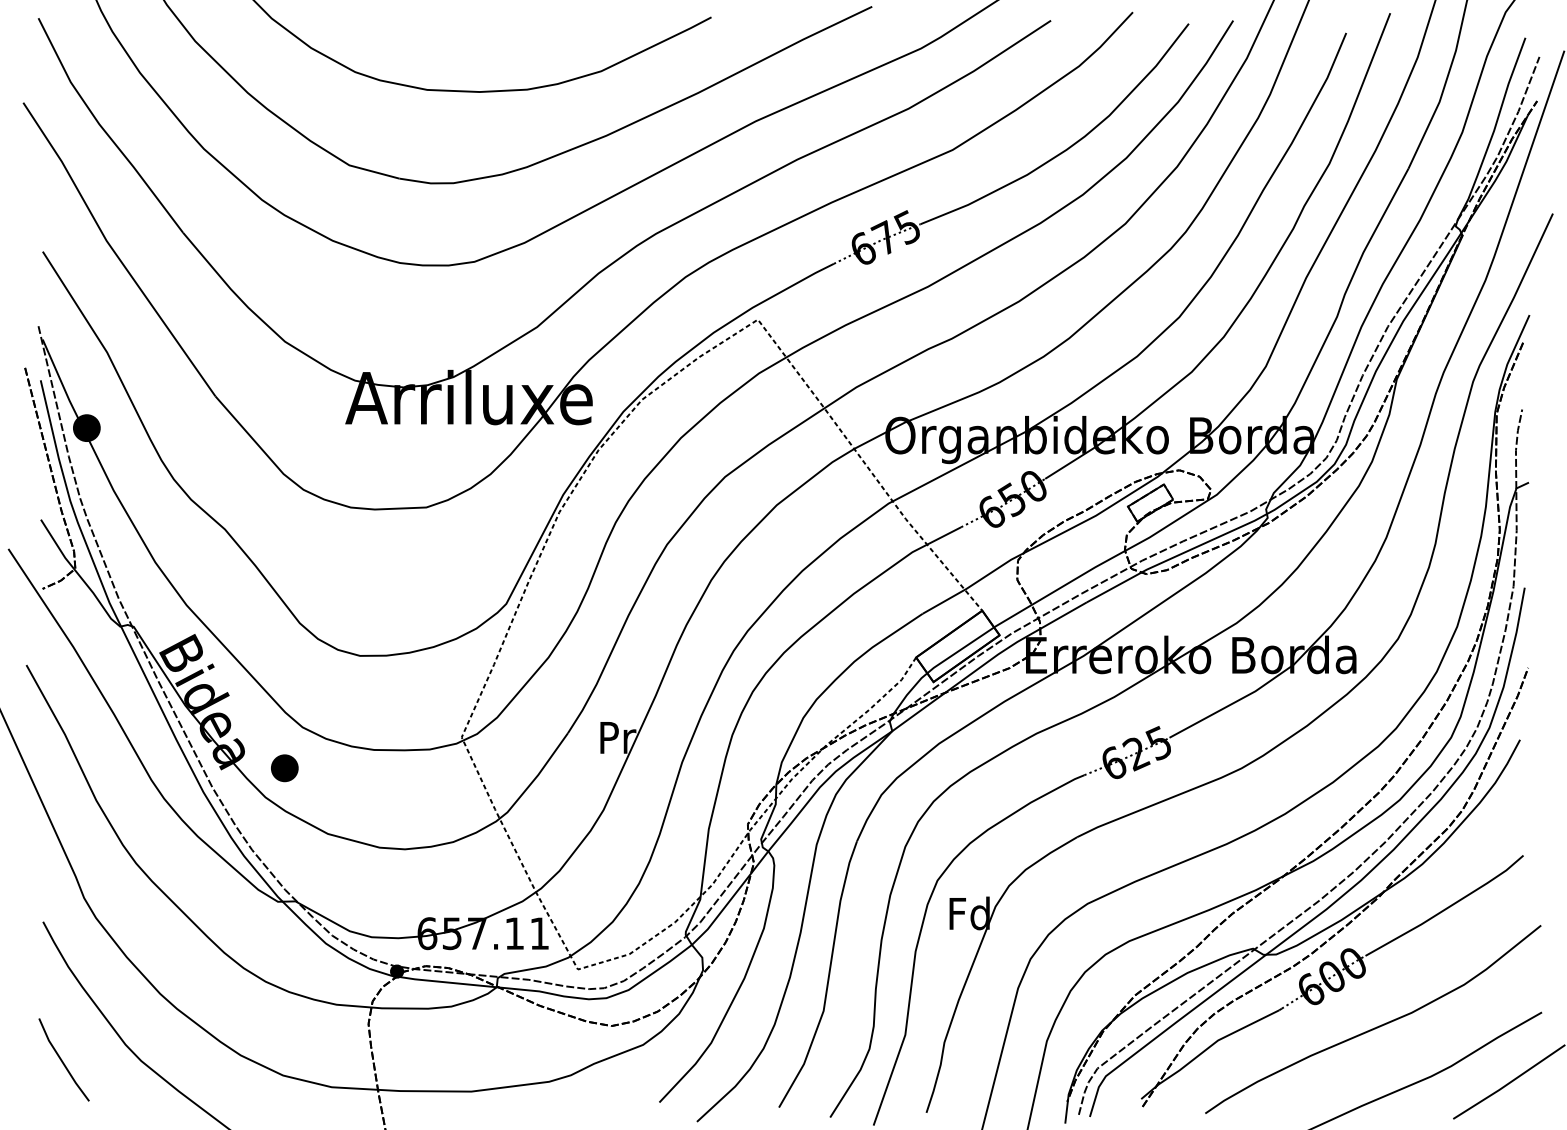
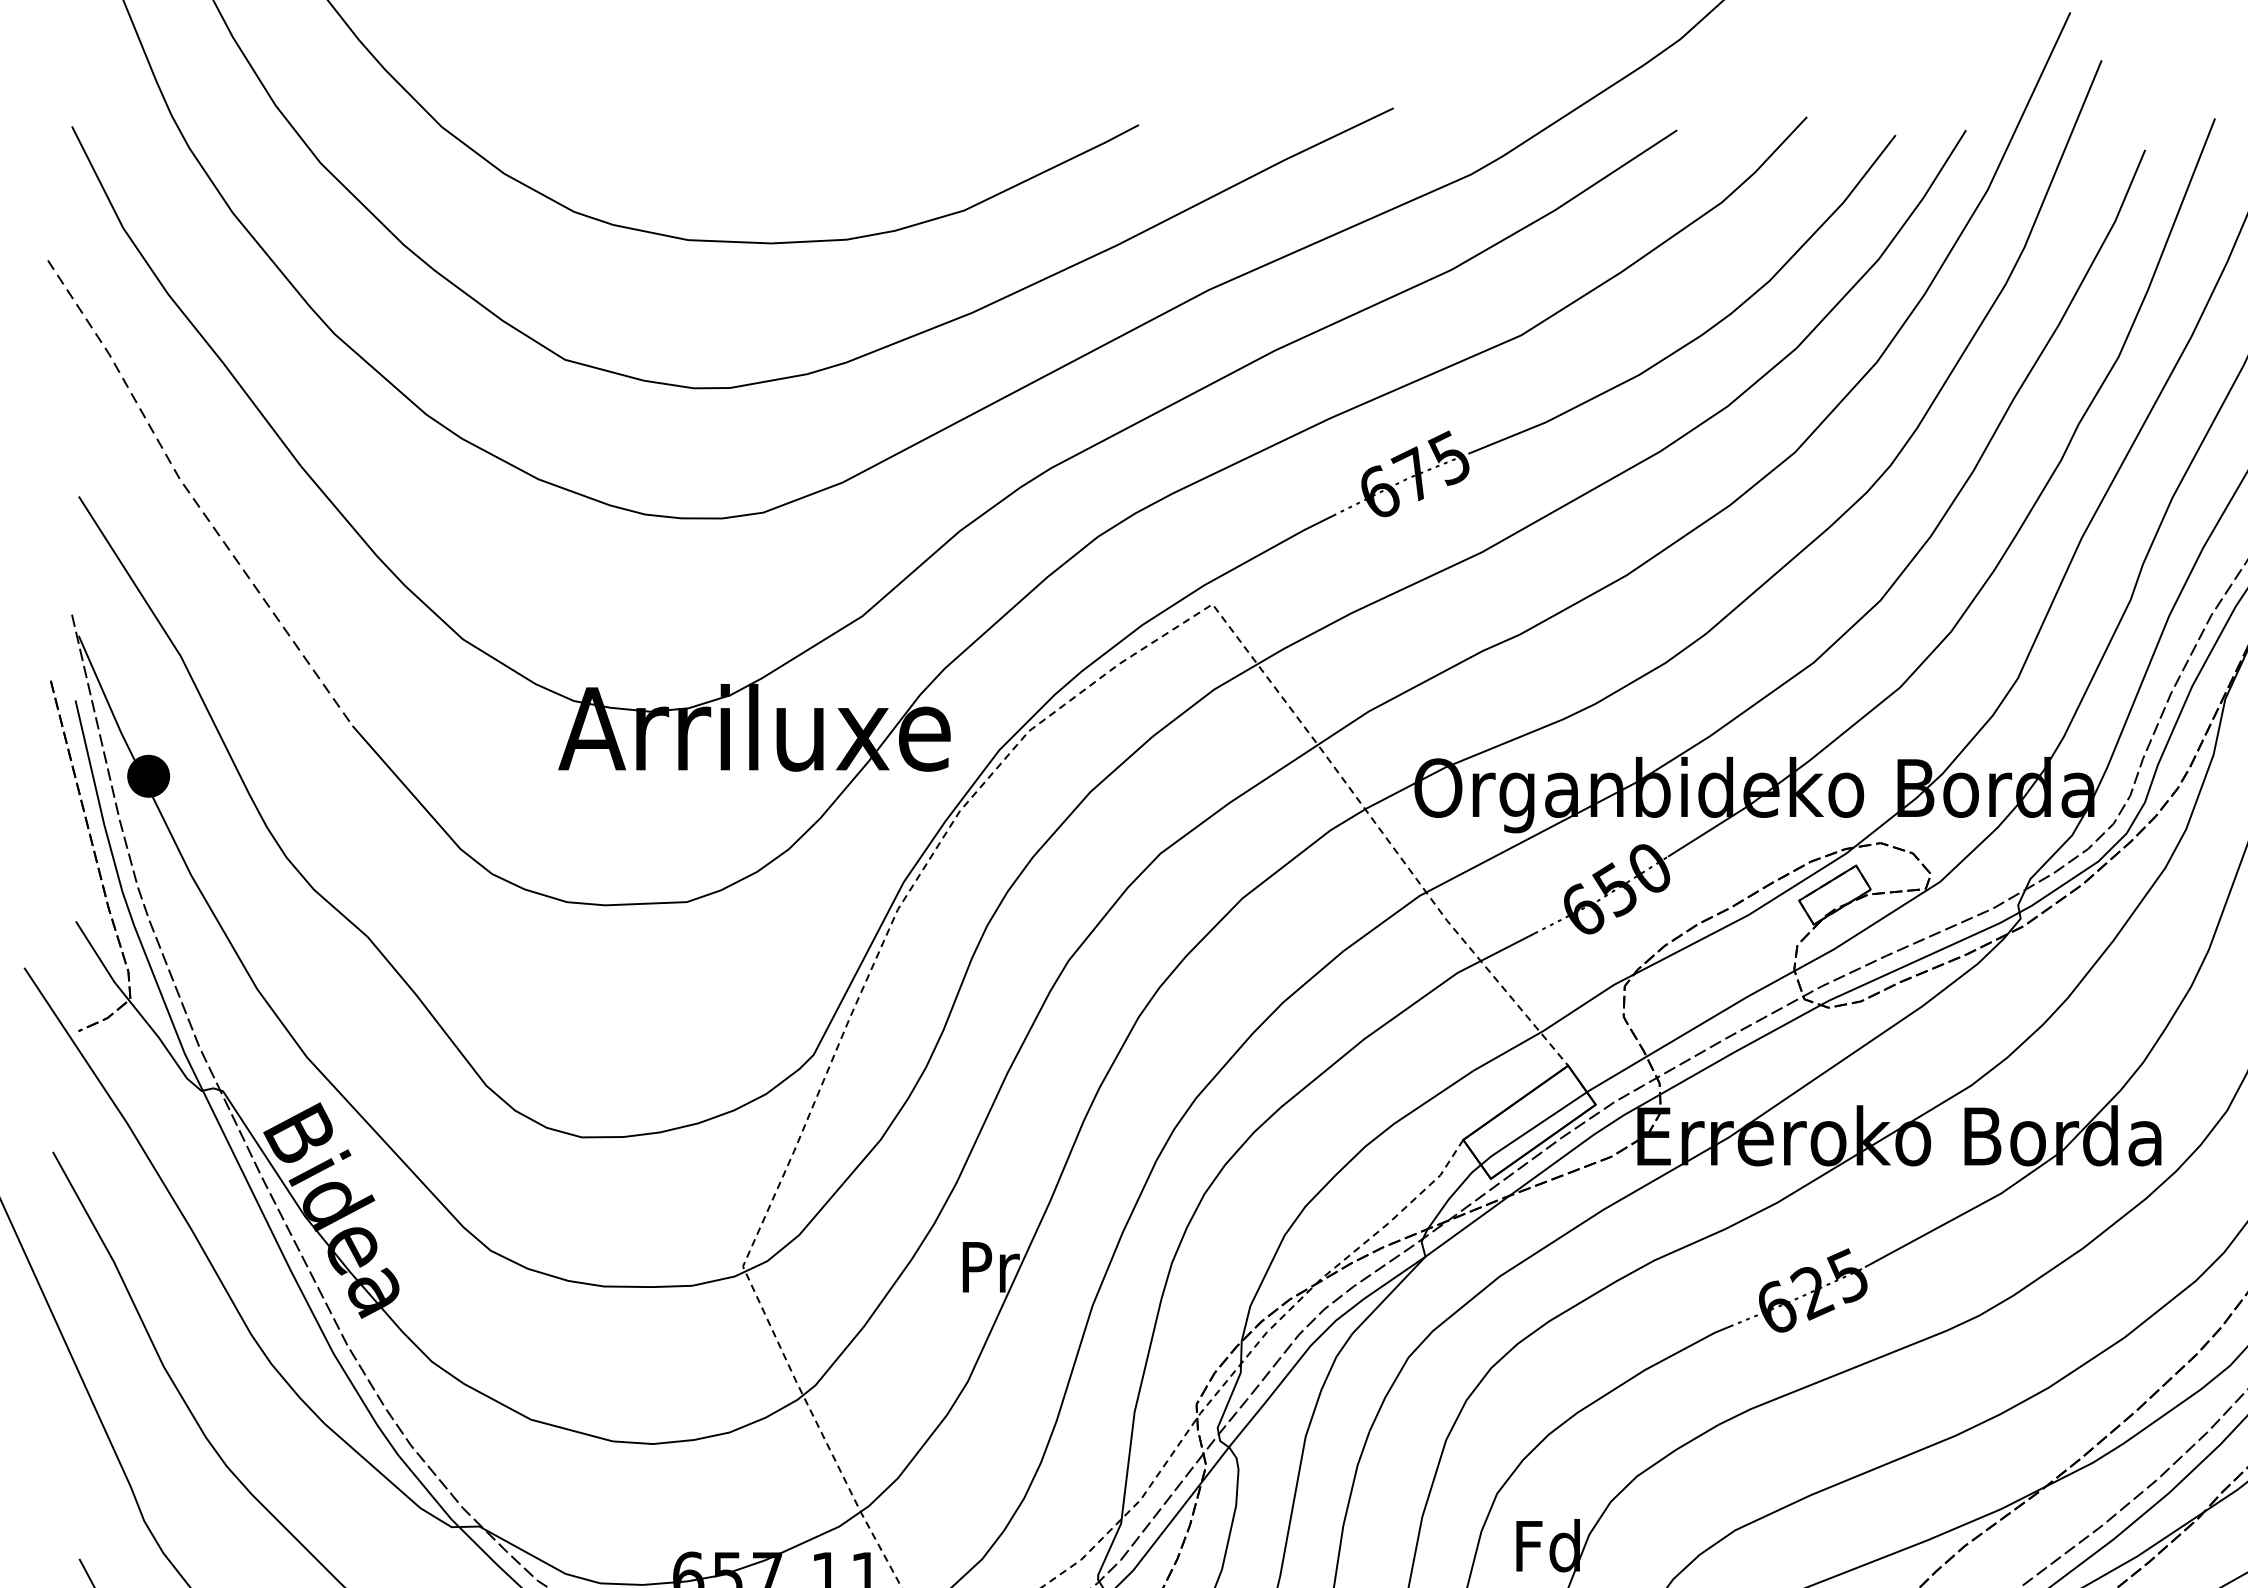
line: (114, 251) -> (192, 496), solid -> dashed
part: (284, 768) -> (461, 1315), removed

